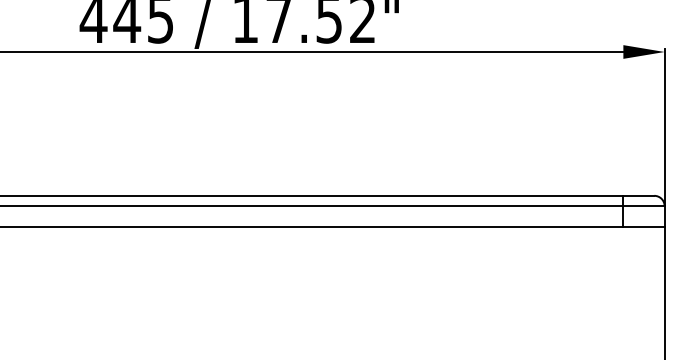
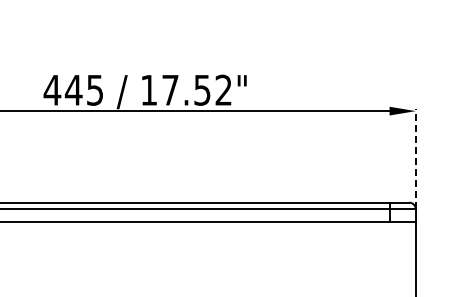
line: (664, 126) -> (415, 158), solid -> dashed

